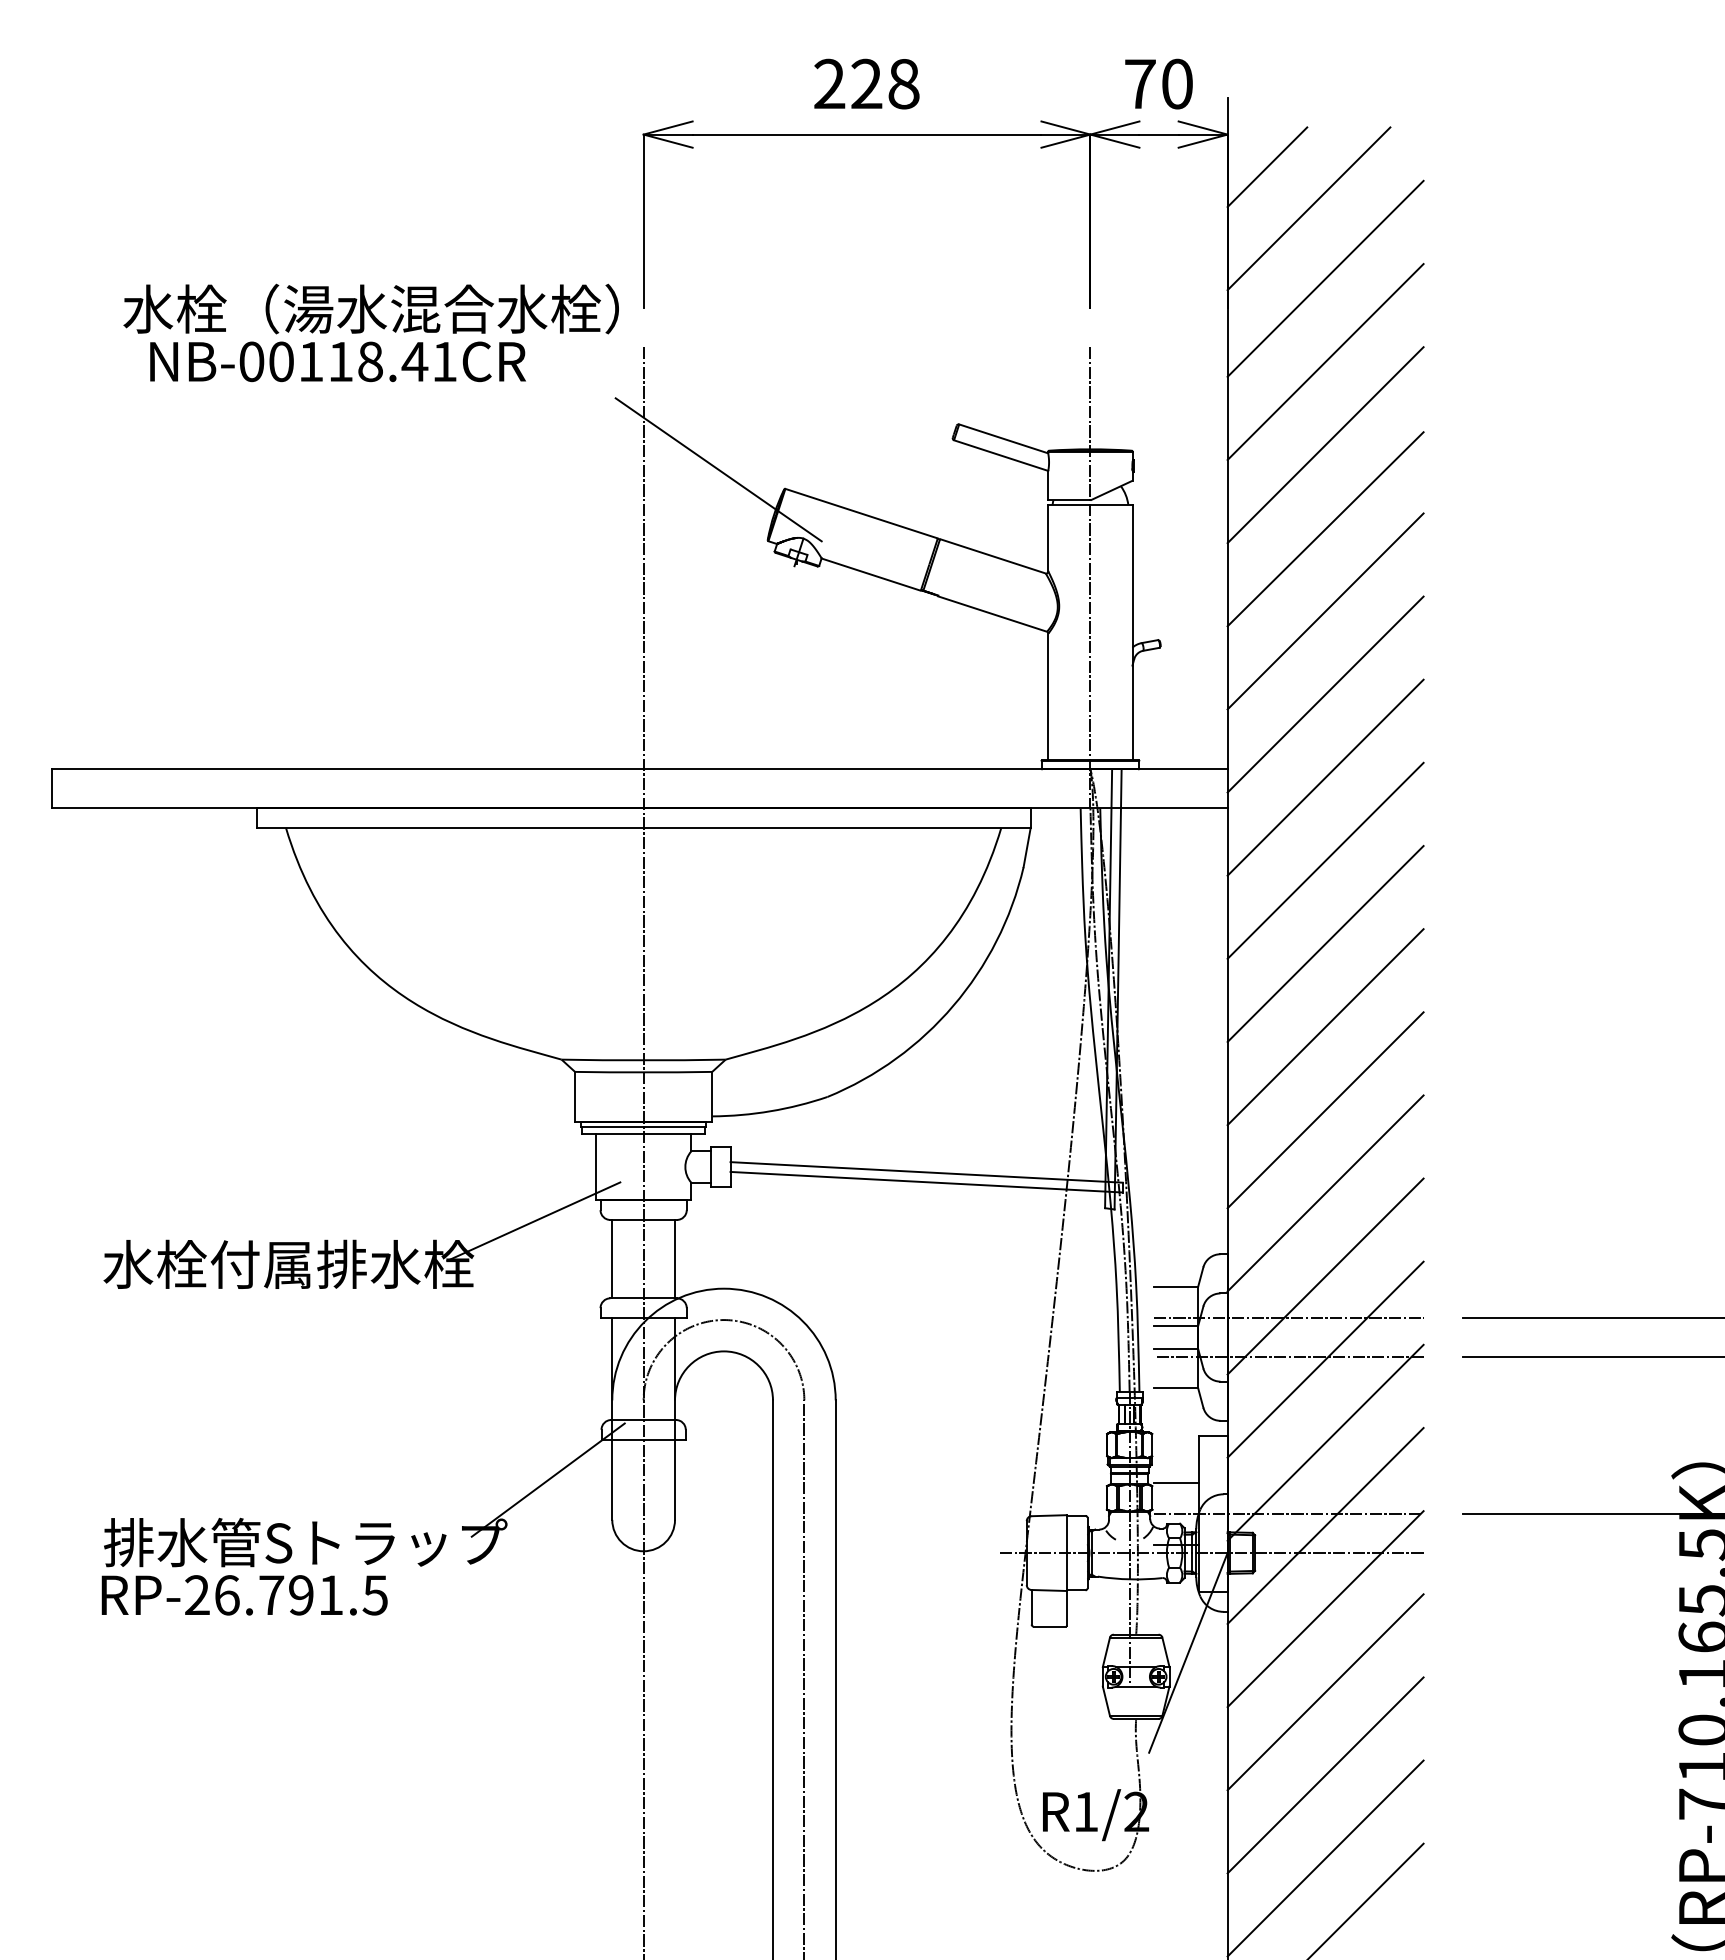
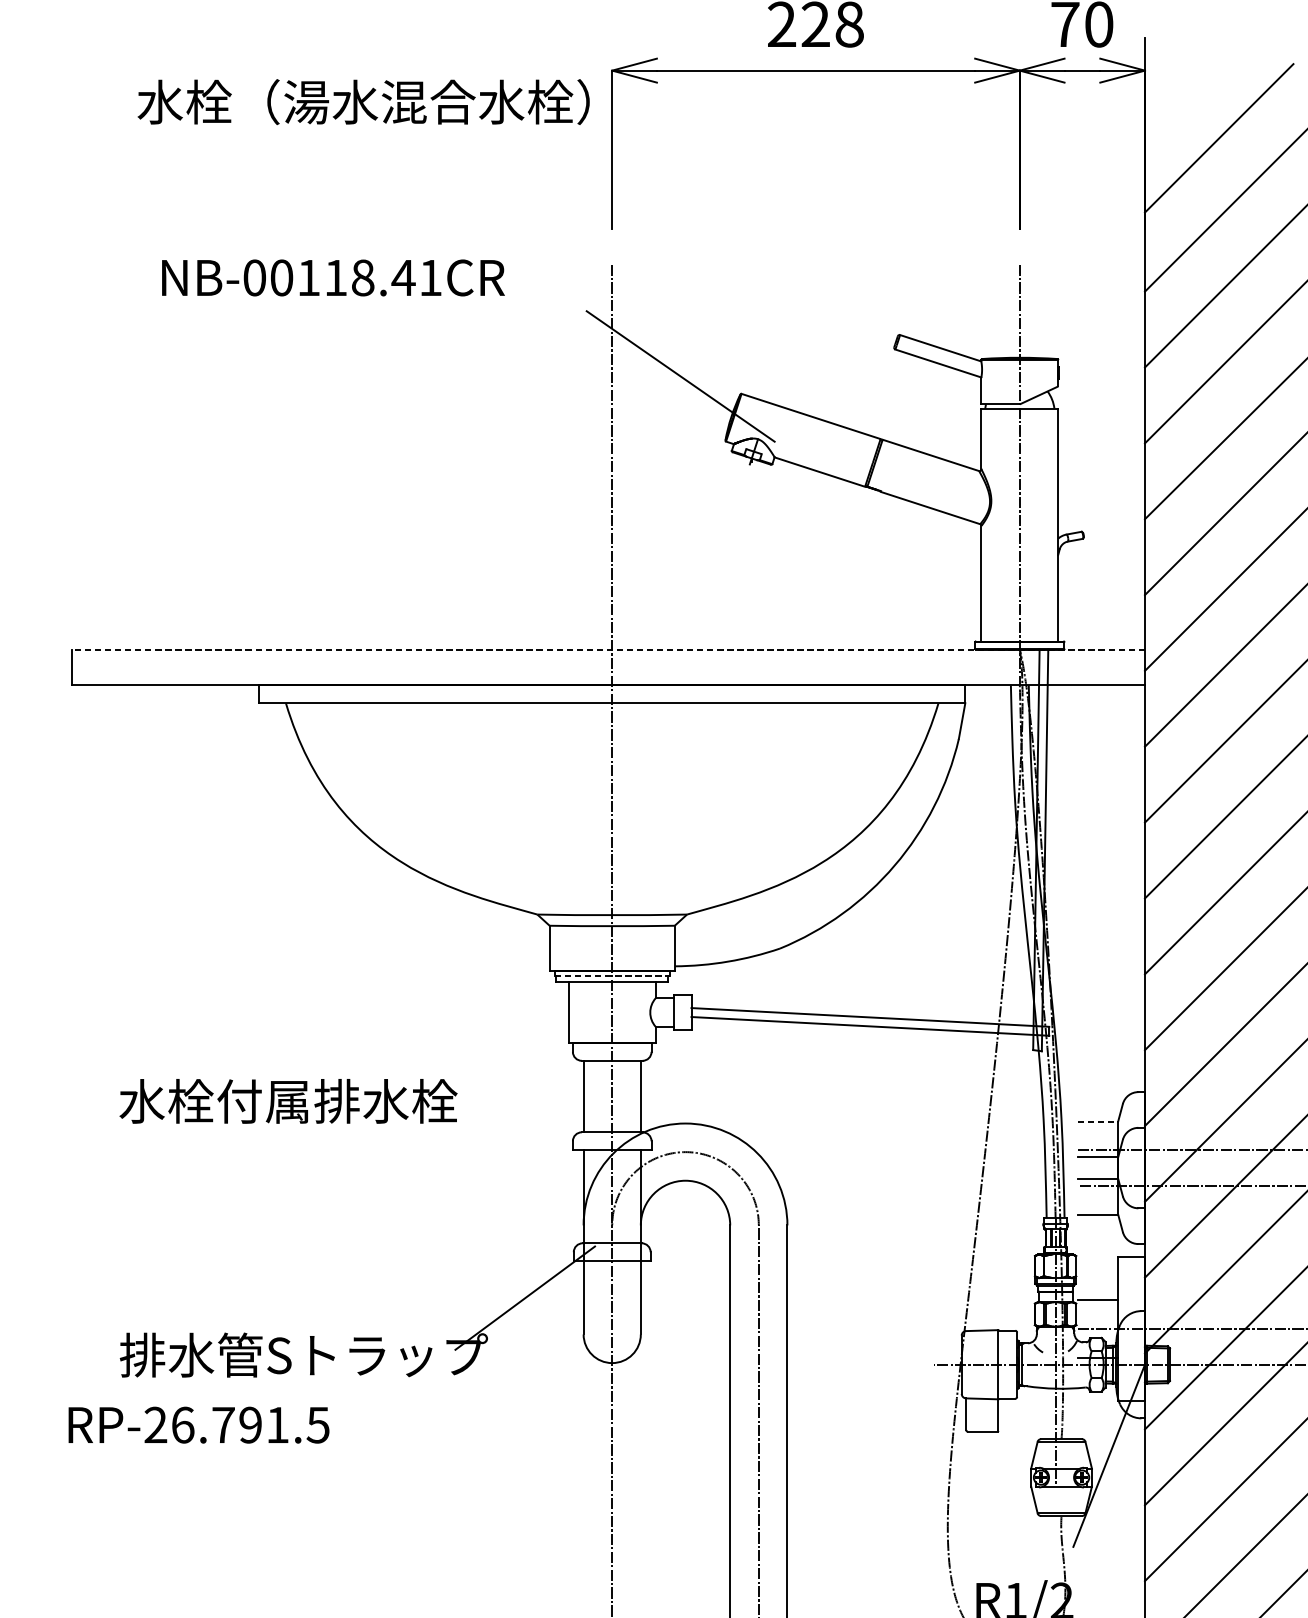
line: (1267, 167) -> (1181, 100), removed
text: (370, 308) -> (363, 101), moved
line: (639, 769) -> (608, 649), solid -> dashed
line: (643, 1126) -> (612, 975), solid -> dashed
line: (533, 1221) -> (511, 1062), removed
line: (1176, 1286) -> (1098, 1121), solid -> dashed
text: (244, 1595) -> (198, 1425), moved

